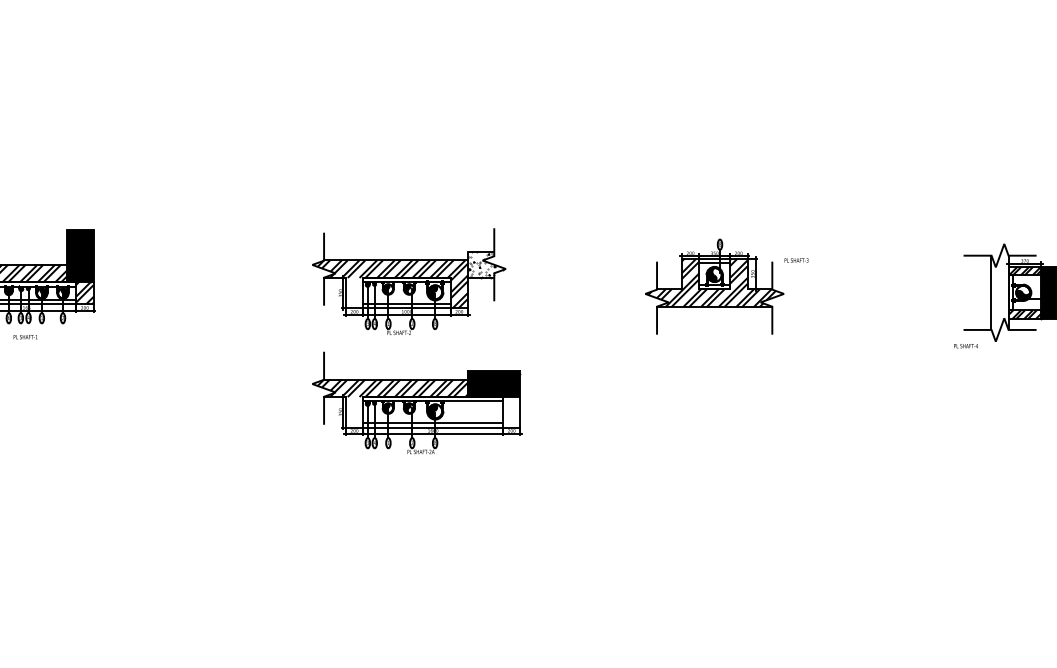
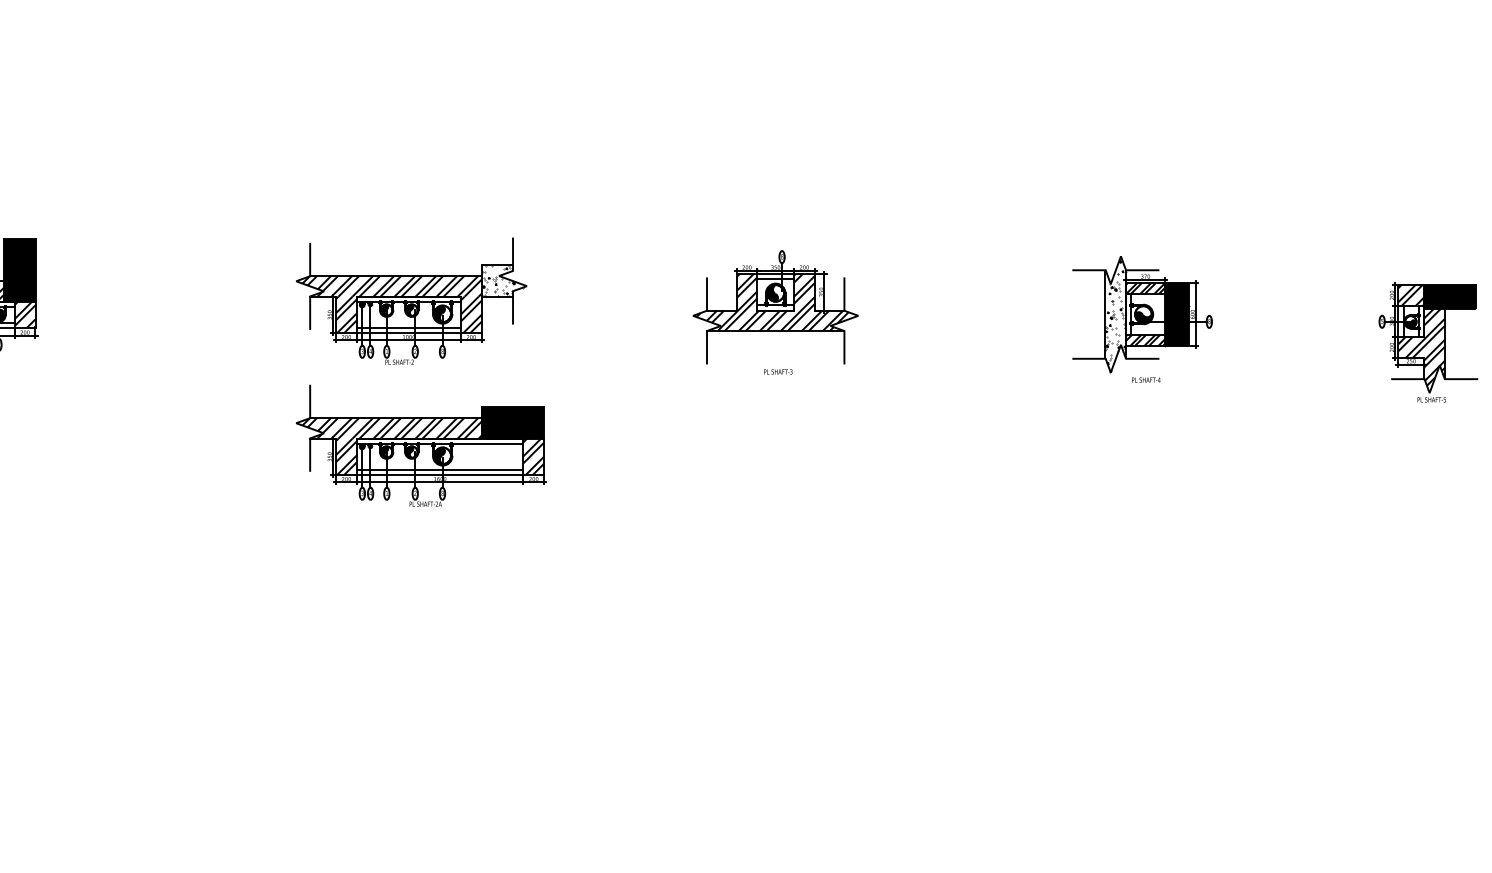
text: (796, 260) -> (778, 371), moved
hatch: (354, 292) -> (346, 314), added
hatch: (999, 293) -> (1115, 315), added
text: (966, 345) -> (1146, 379), moved
hatch: (354, 411) -> (346, 456), added
hatch: (511, 411) -> (533, 456), added

